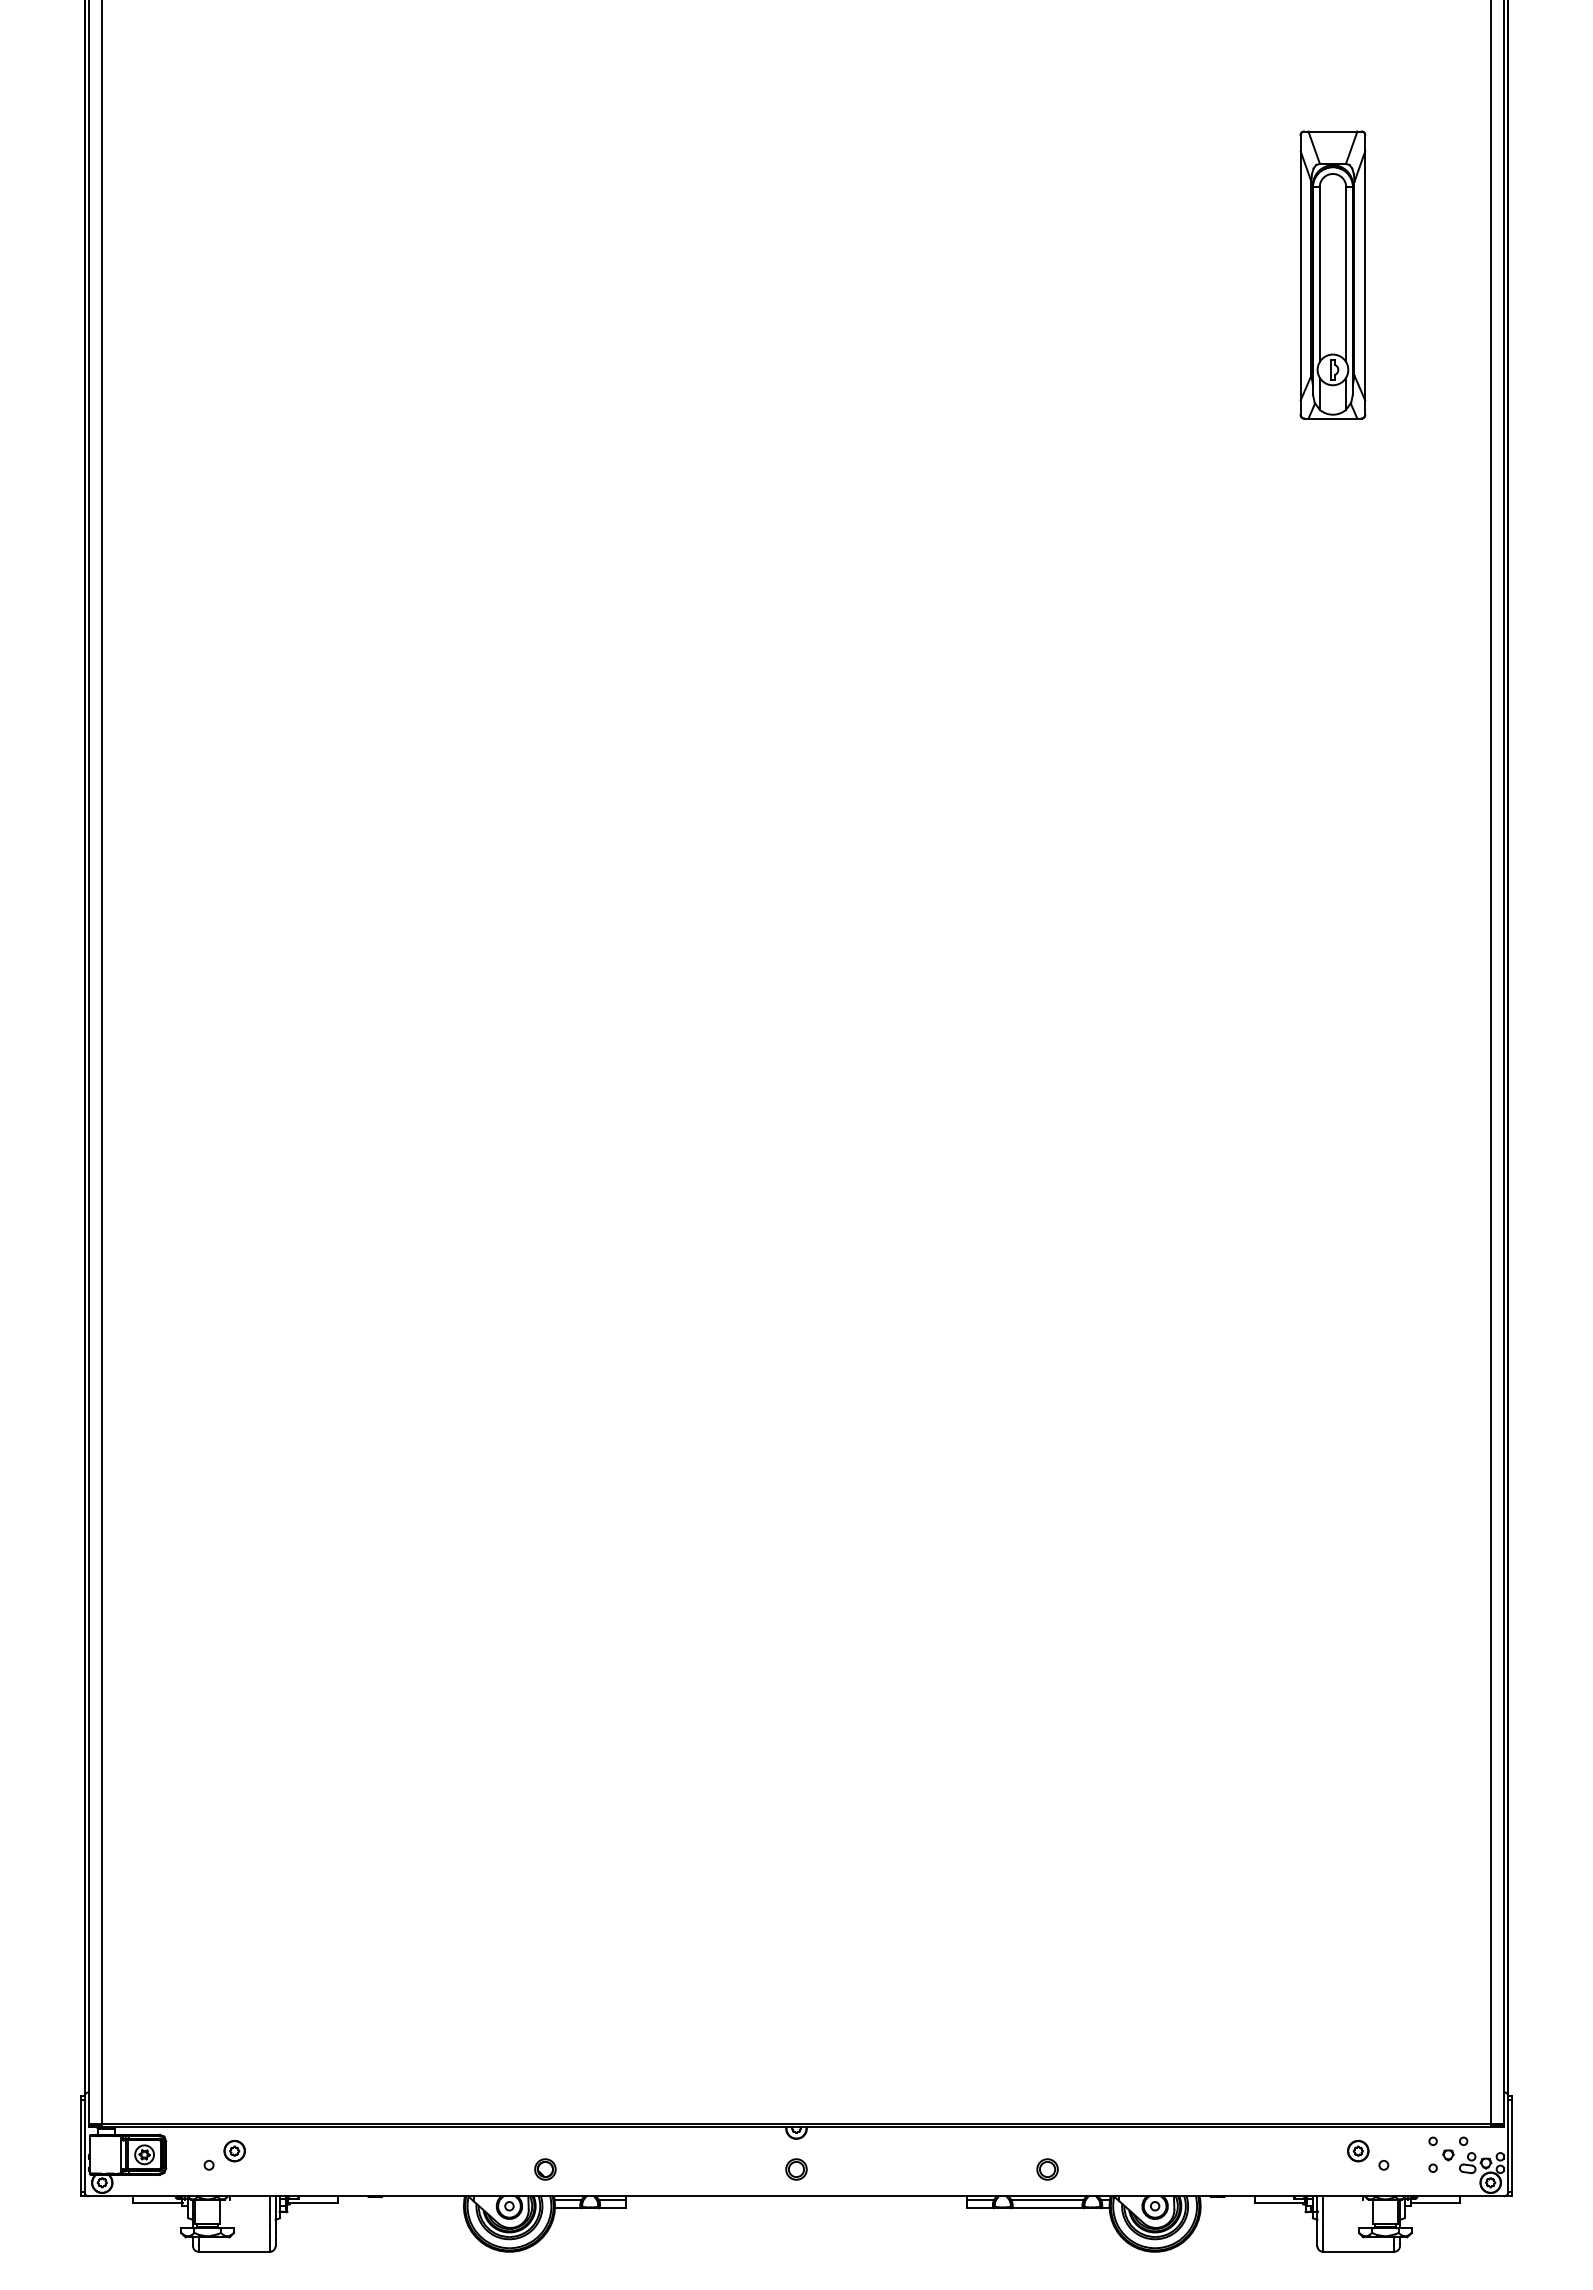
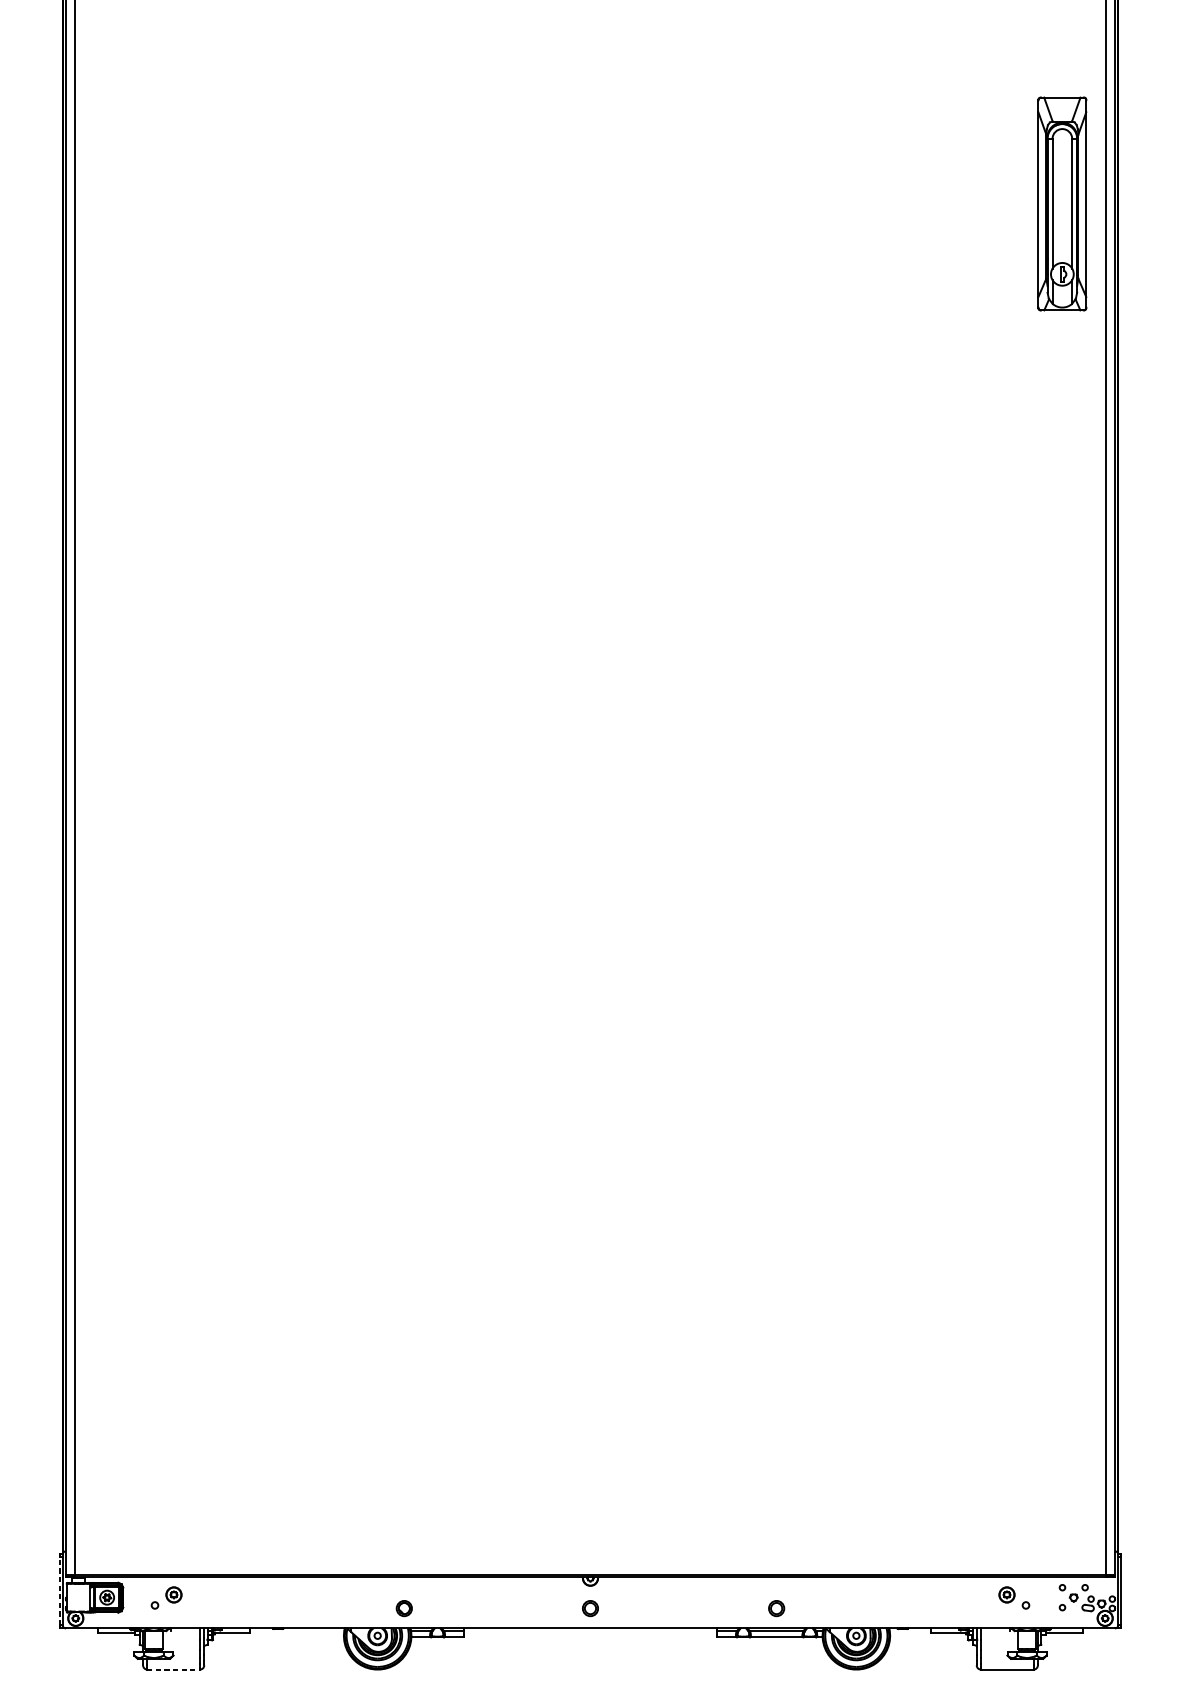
part: (1332, 274) -> (1062, 203), moved
line: (80, 2146) -> (59, 1591), solid -> dashed
line: (234, 2251) -> (173, 1669), solid -> dashed

